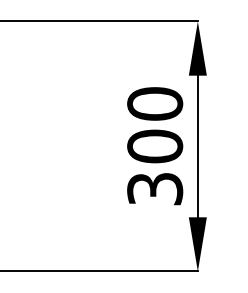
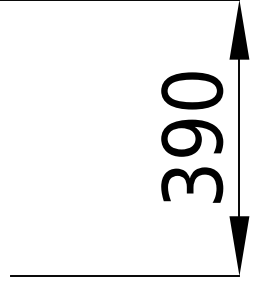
text: (155, 146) -> (192, 137), 300 -> 390

